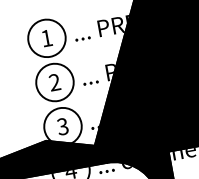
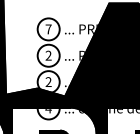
text: (46, 38) -> (48, 29), 1 -> 7
text: (62, 127) -> (48, 82), 3 -> 2

